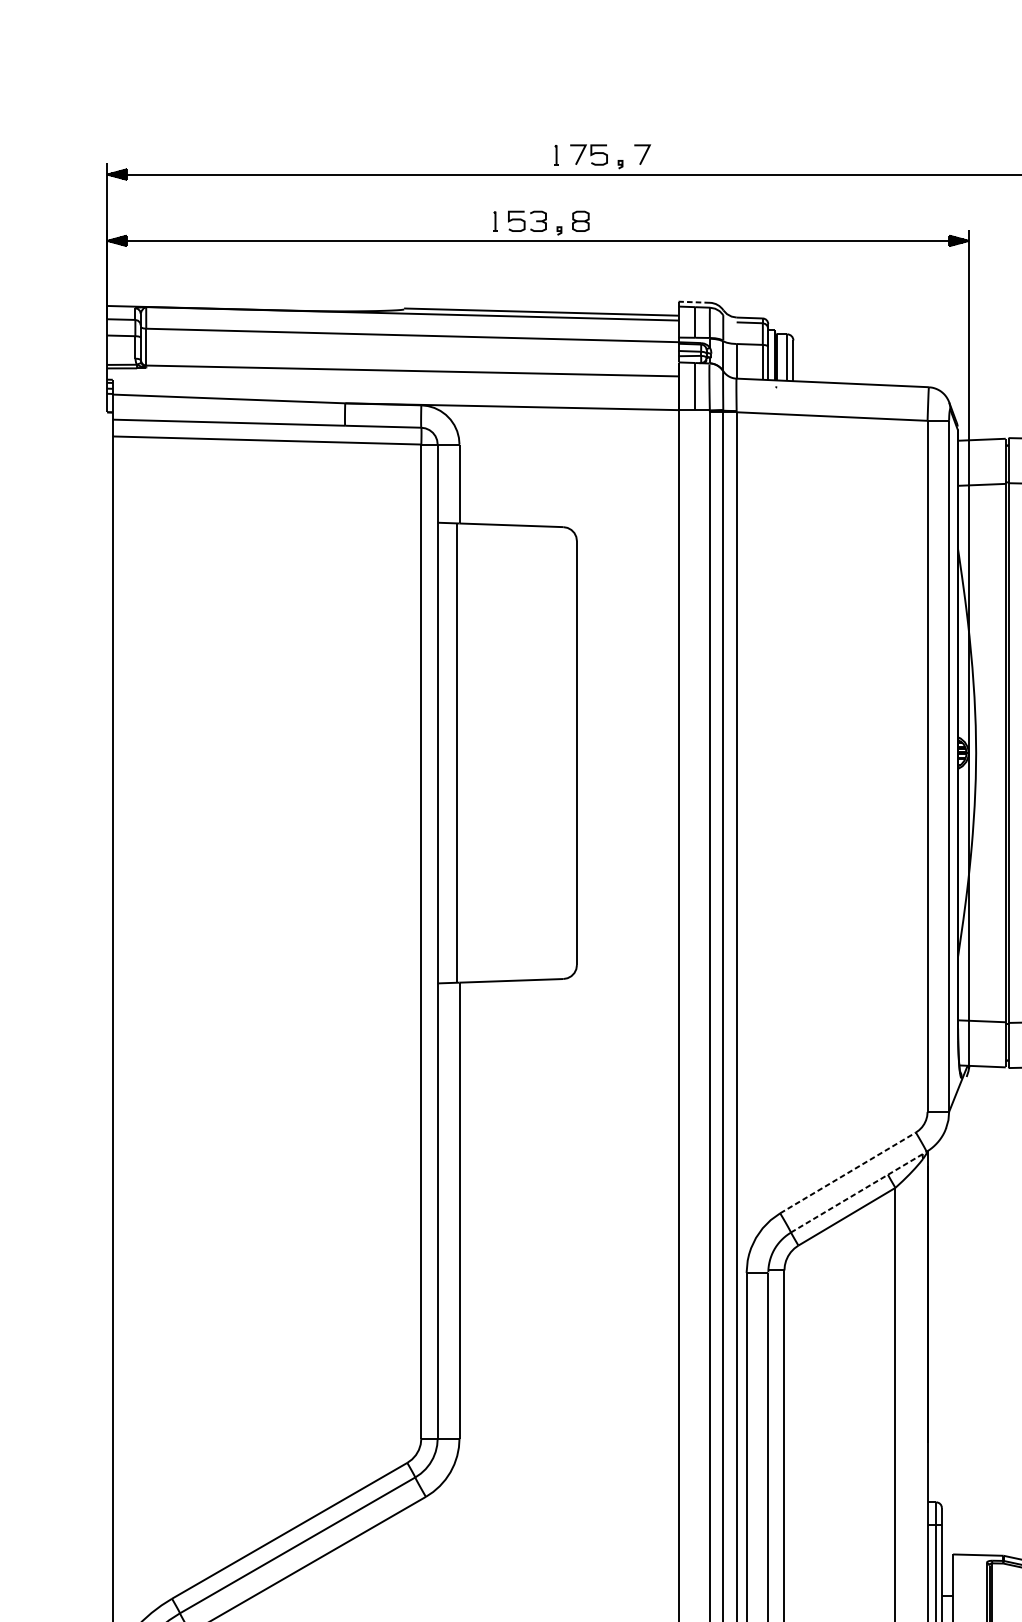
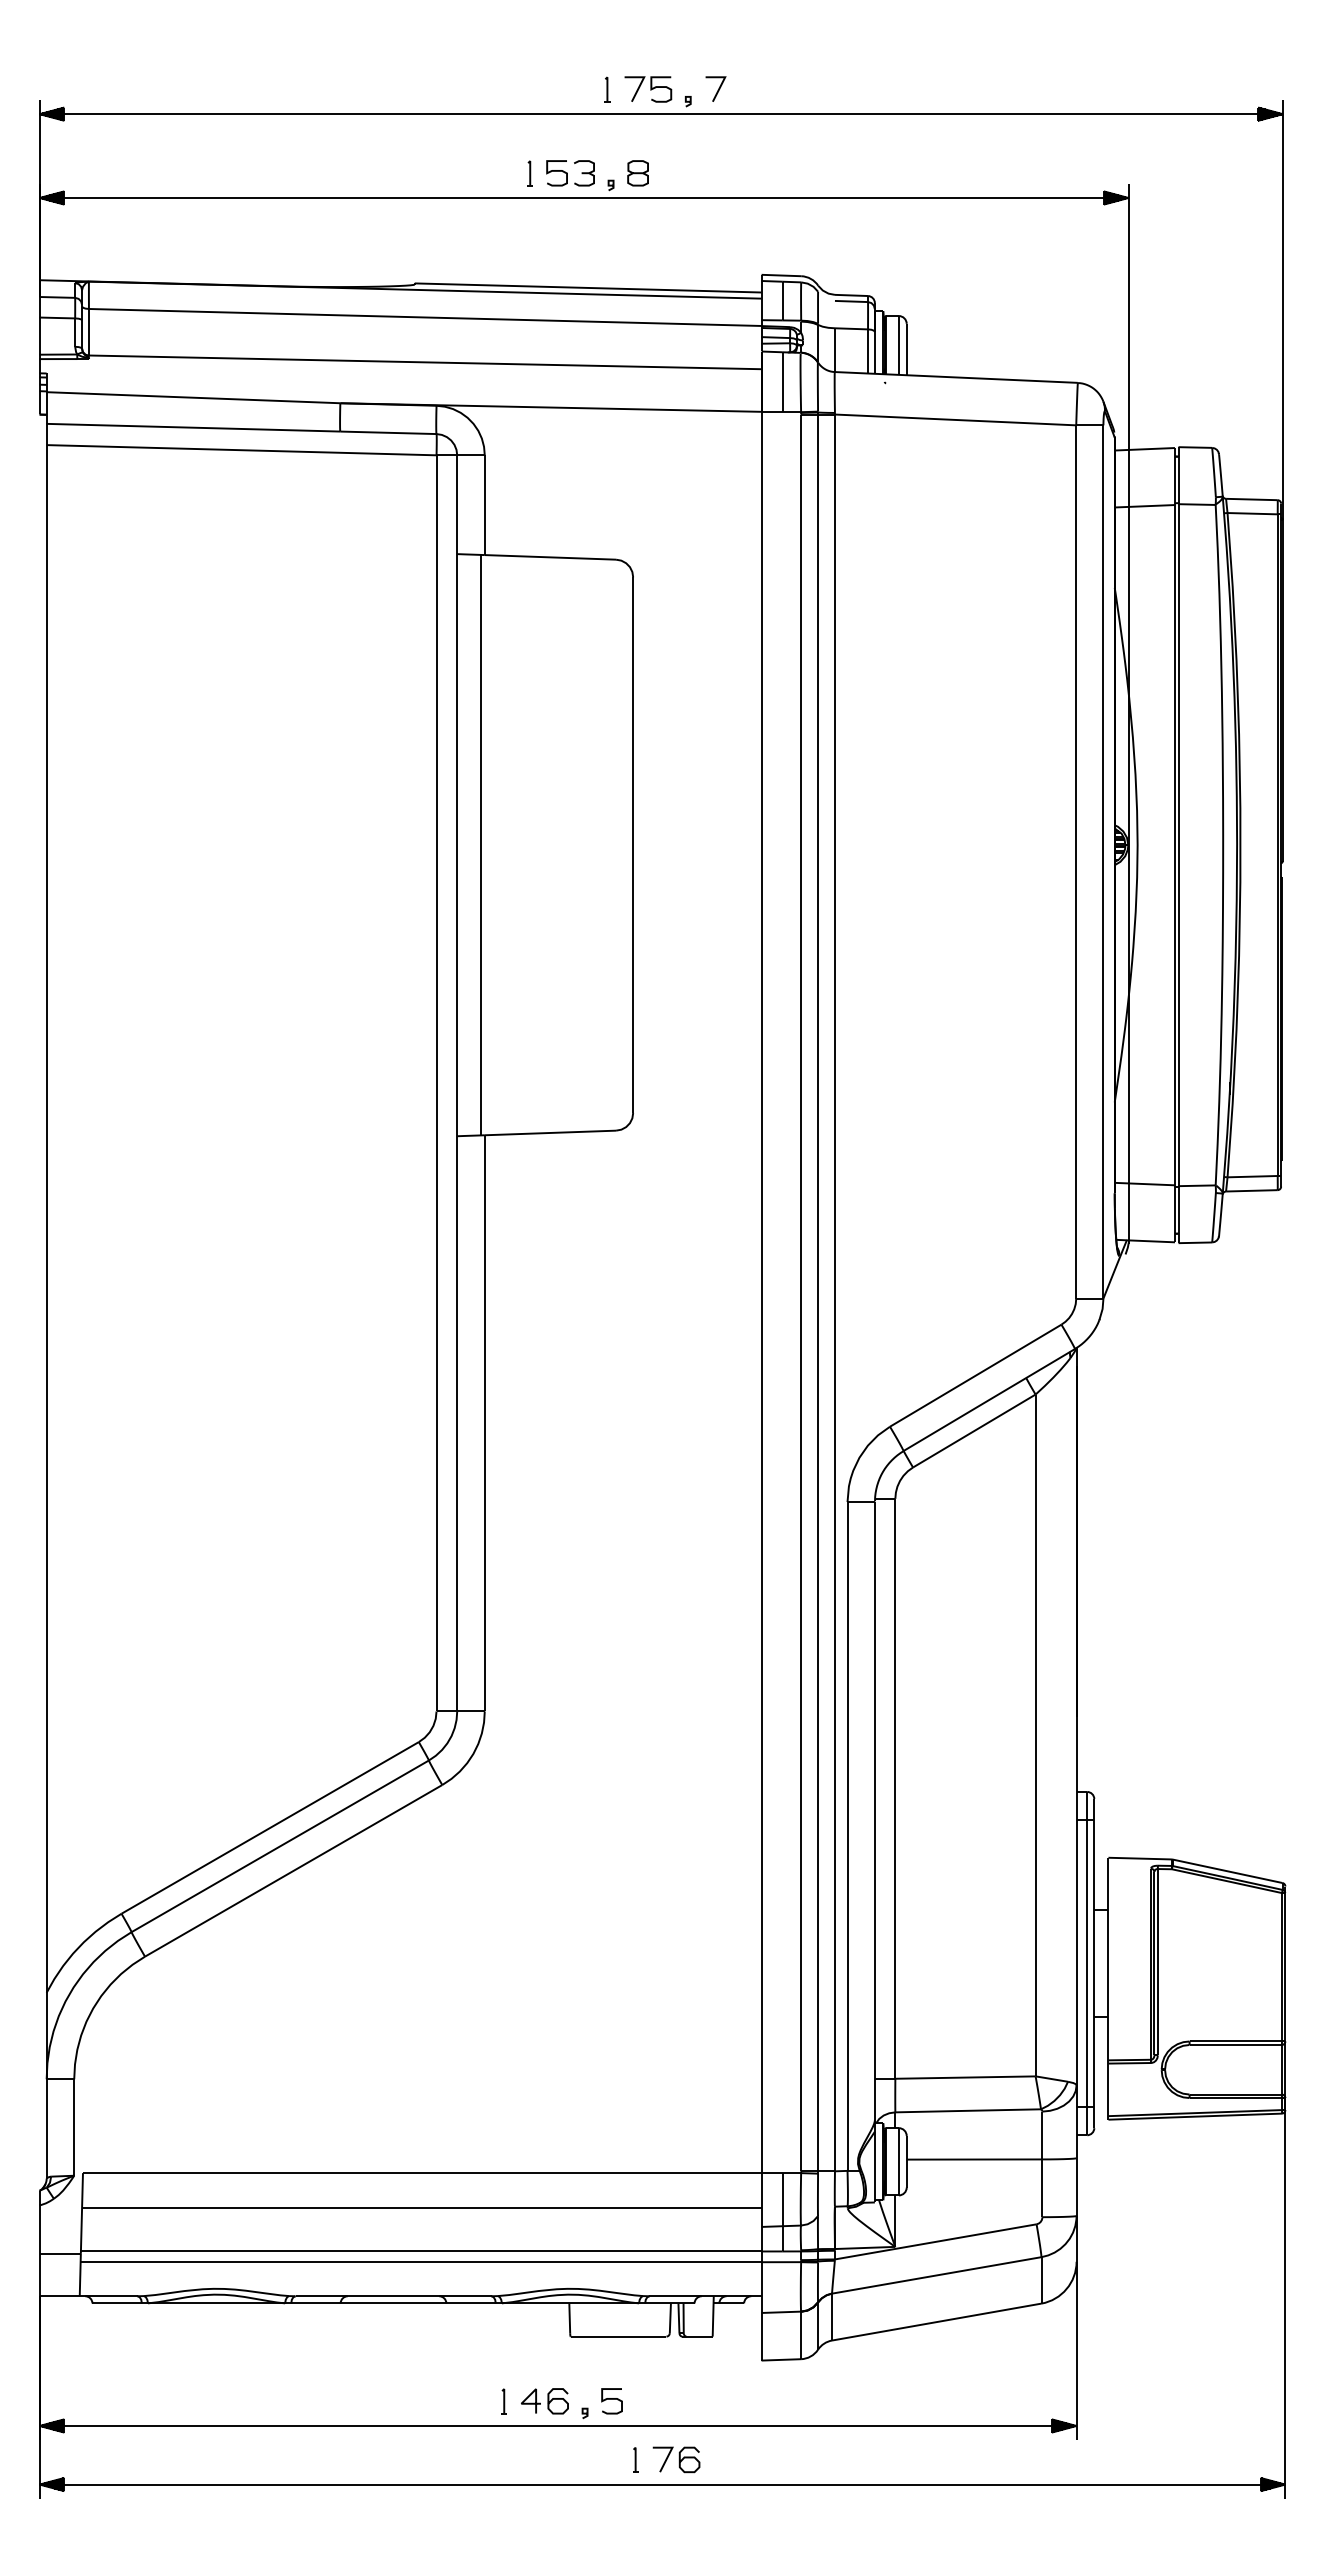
line: (694, 302) -> (781, 275), dashed -> solid
line: (847, 1172) -> (975, 1375), dashed -> solid
line: (858, 1192) -> (989, 1400), dashed -> solid

